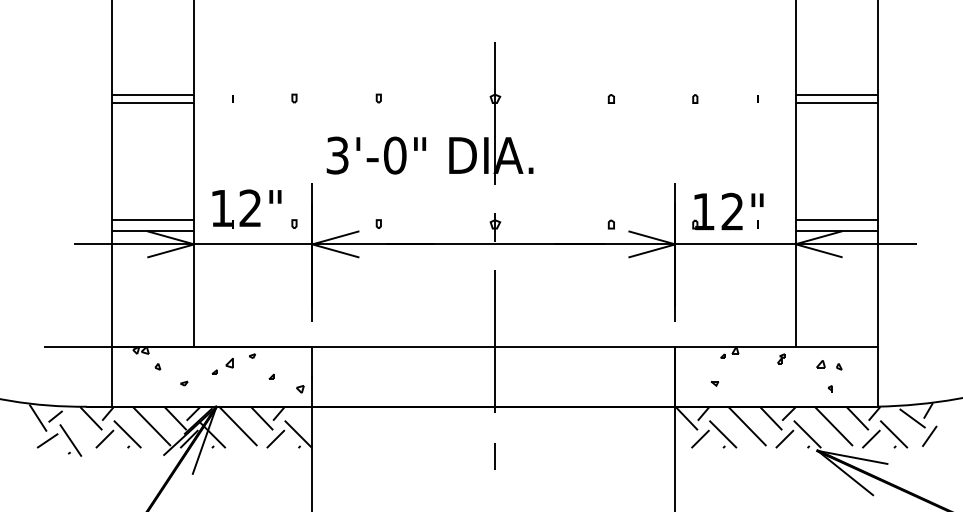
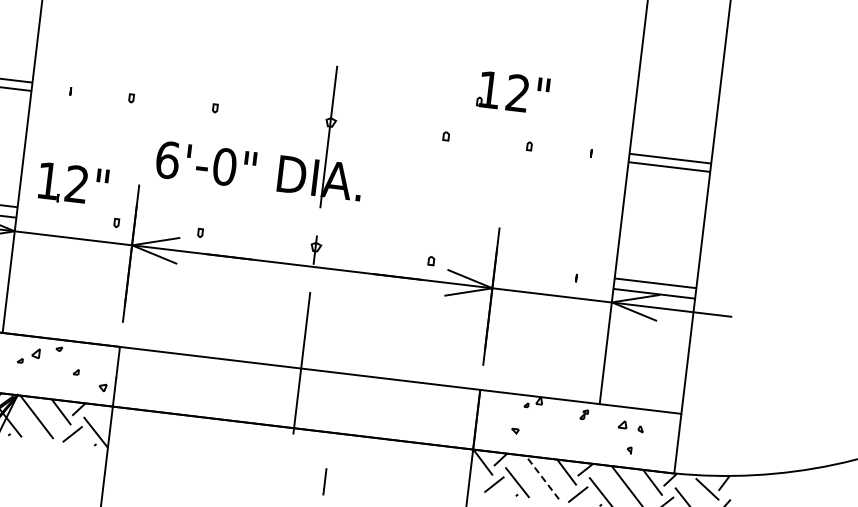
text: (337, 155) -> (167, 160), 3'-0" -> 6'-0"
part: (246, 208) -> (73, 184), moved
part: (727, 211) -> (512, 92), moved
line: (747, 426) -> (542, 477), solid -> dashed
line: (494, 456) -> (324, 481), moved

